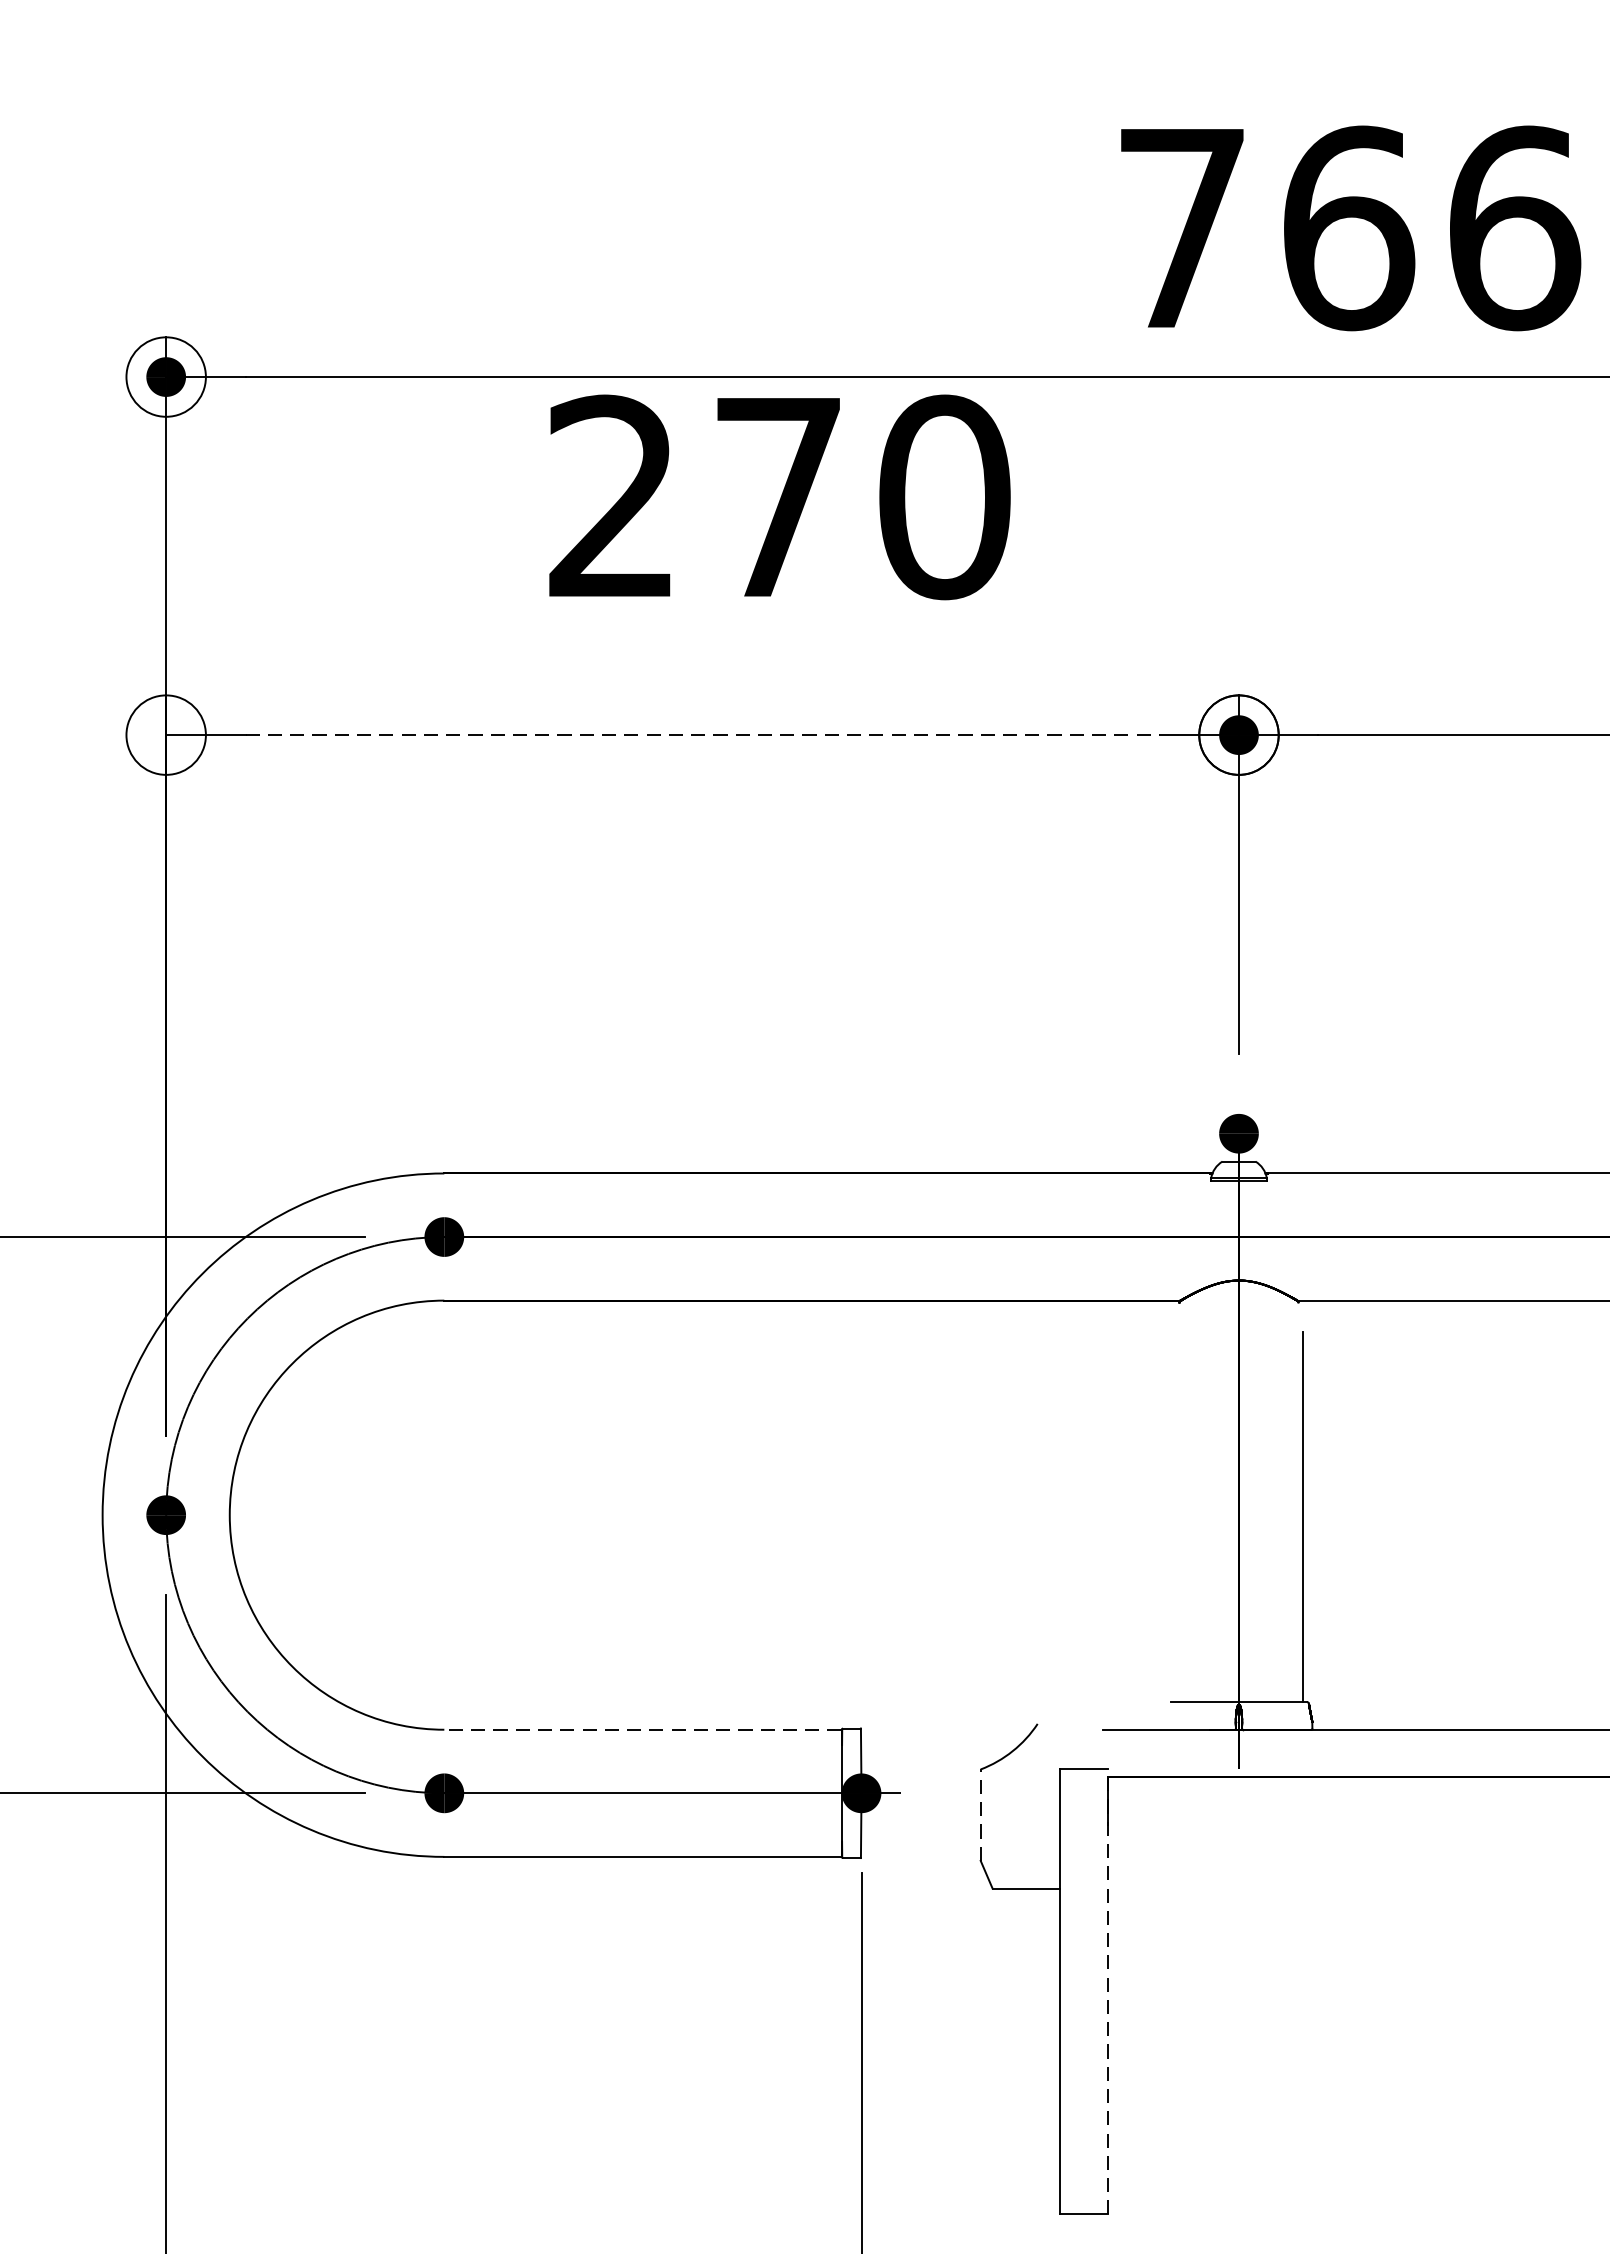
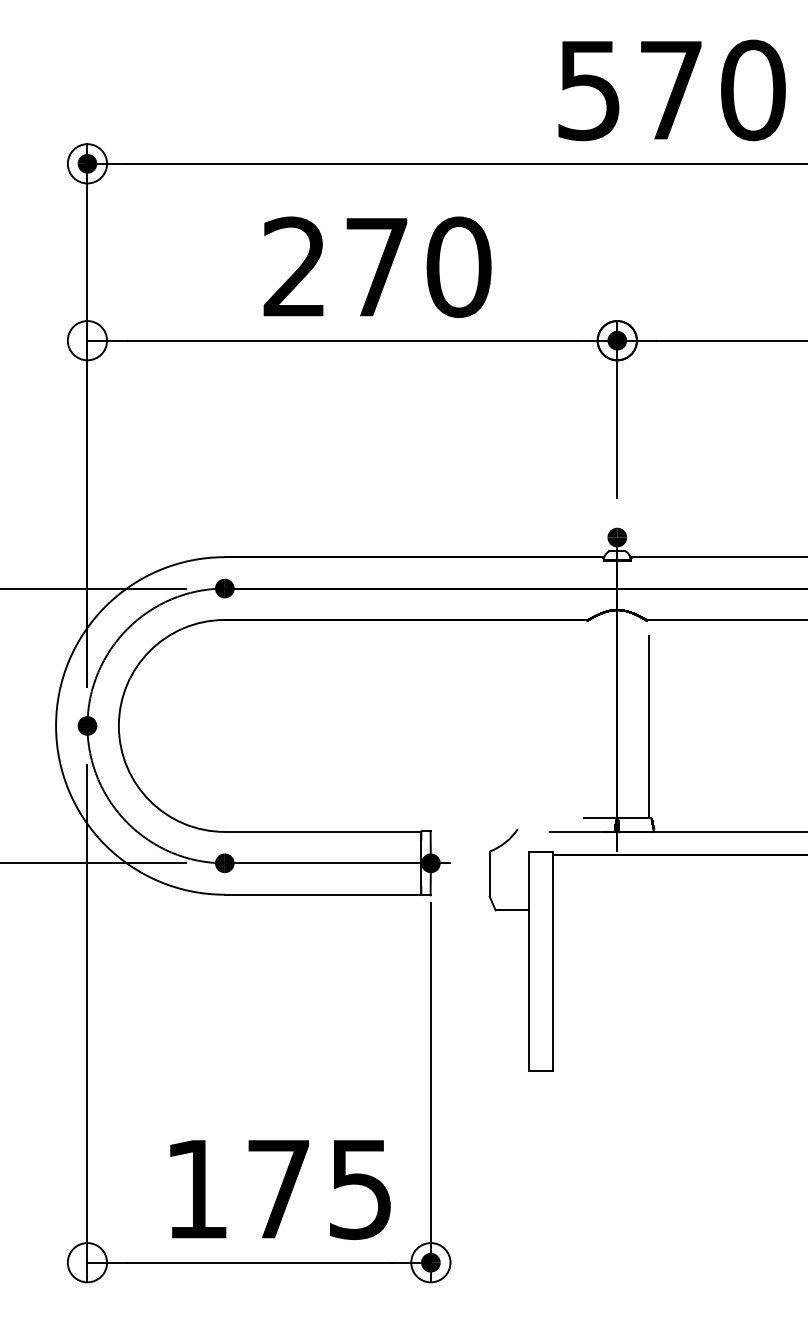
text: (1350, 228) -> (672, 90), 766 -> 570
text: (779, 495) -> (377, 266), moved
line: (702, 734) -> (352, 340), dashed -> solid
line: (642, 1728) -> (322, 831), dashed -> solid
line: (980, 1815) -> (489, 874), dashed -> solid
line: (1107, 1992) -> (552, 961), dashed -> solid

